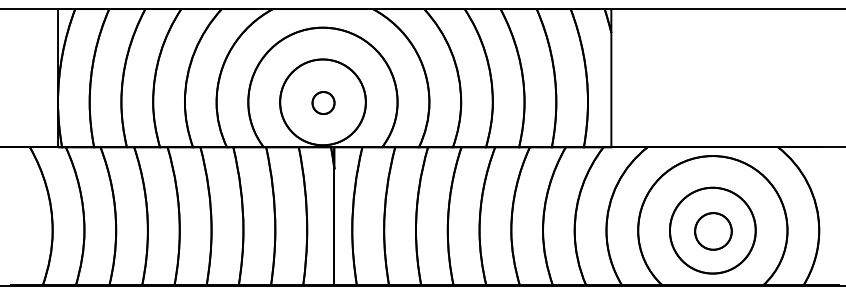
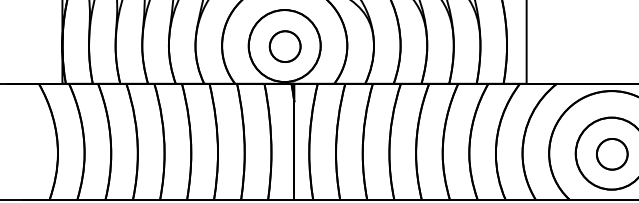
part: (323, 102) -> (285, 46), size x1.67

